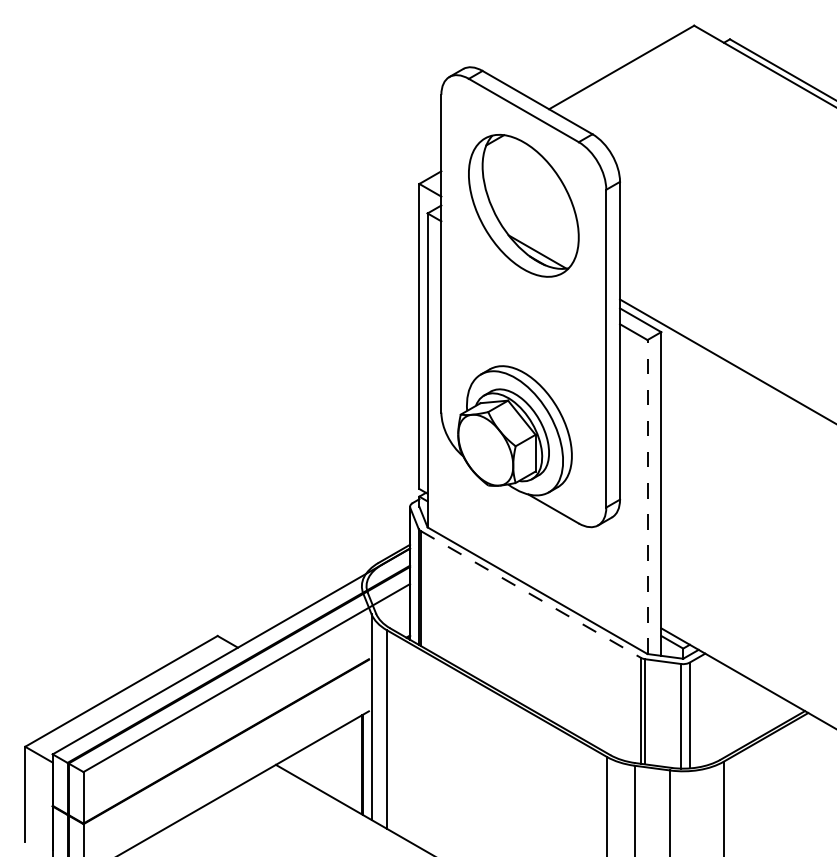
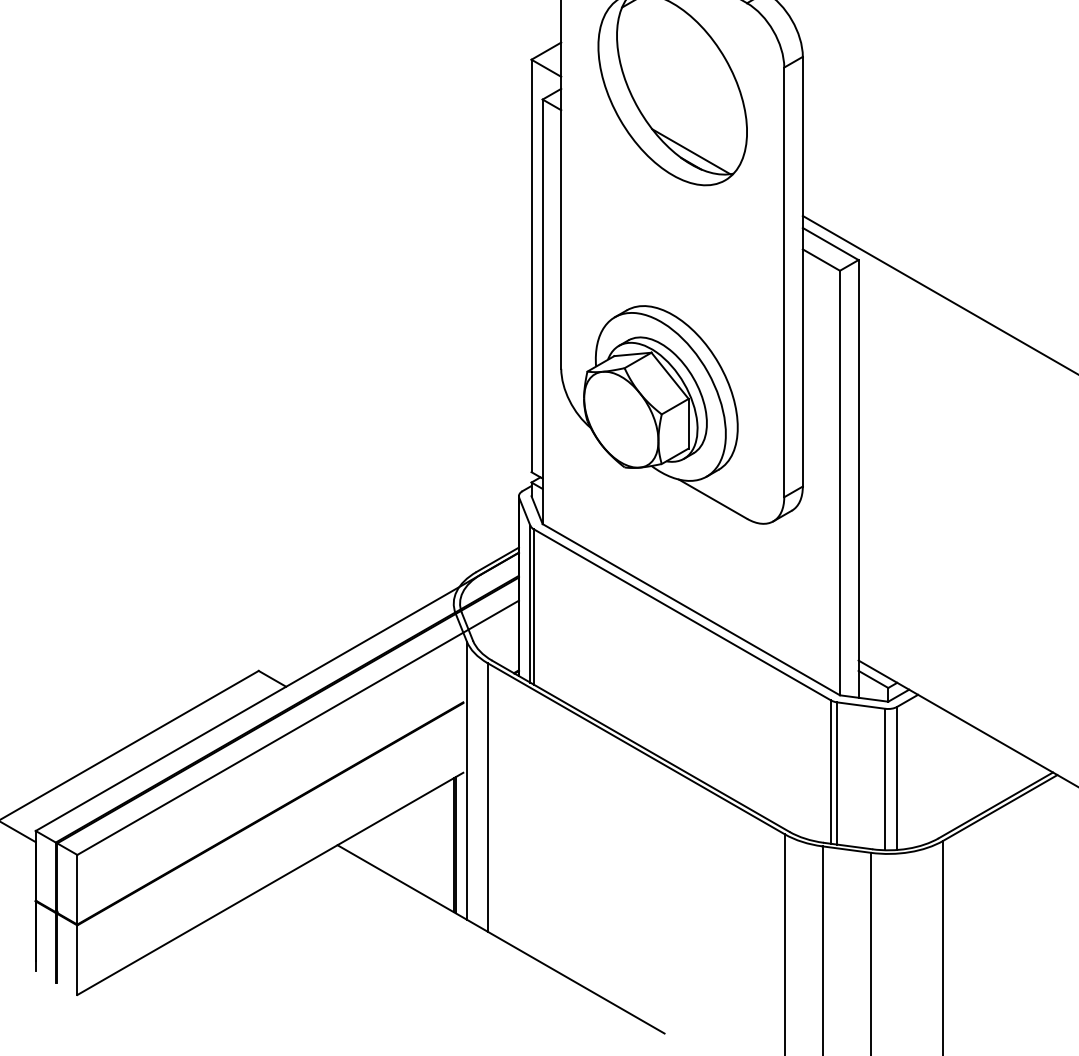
line: (647, 497) -> (839, 483), dashed -> solid
line: (530, 594) -> (681, 614), dashed -> solid

